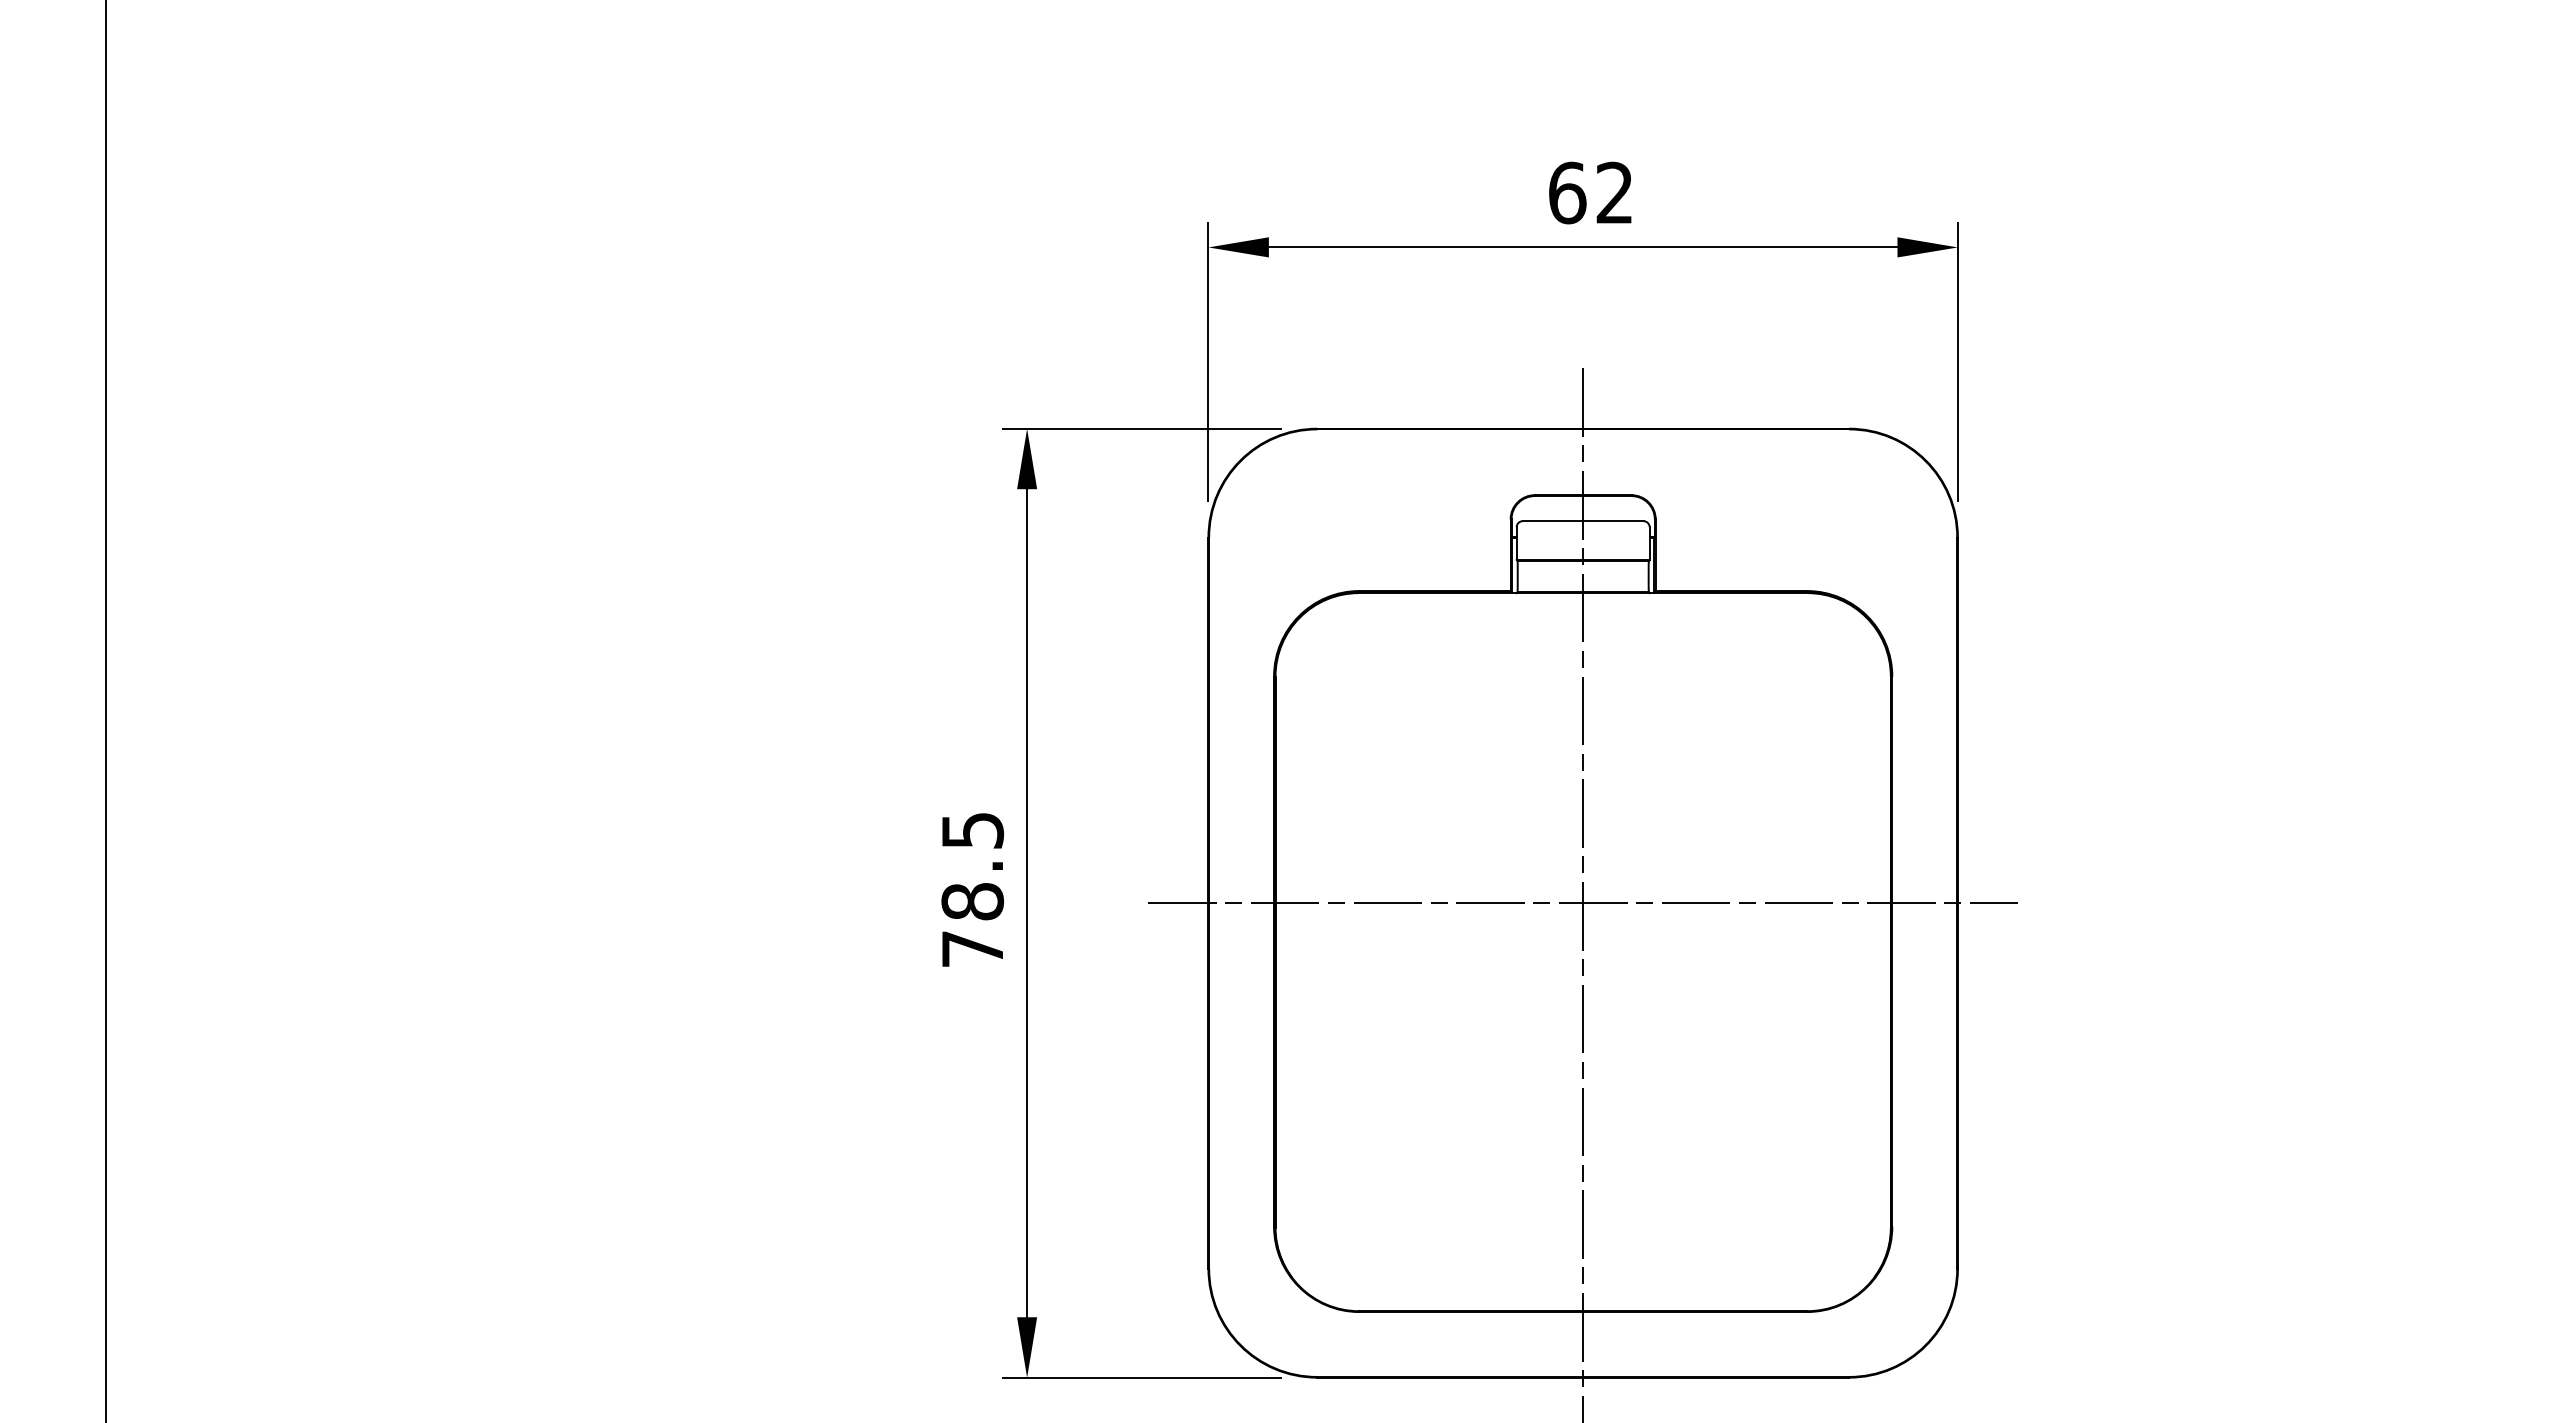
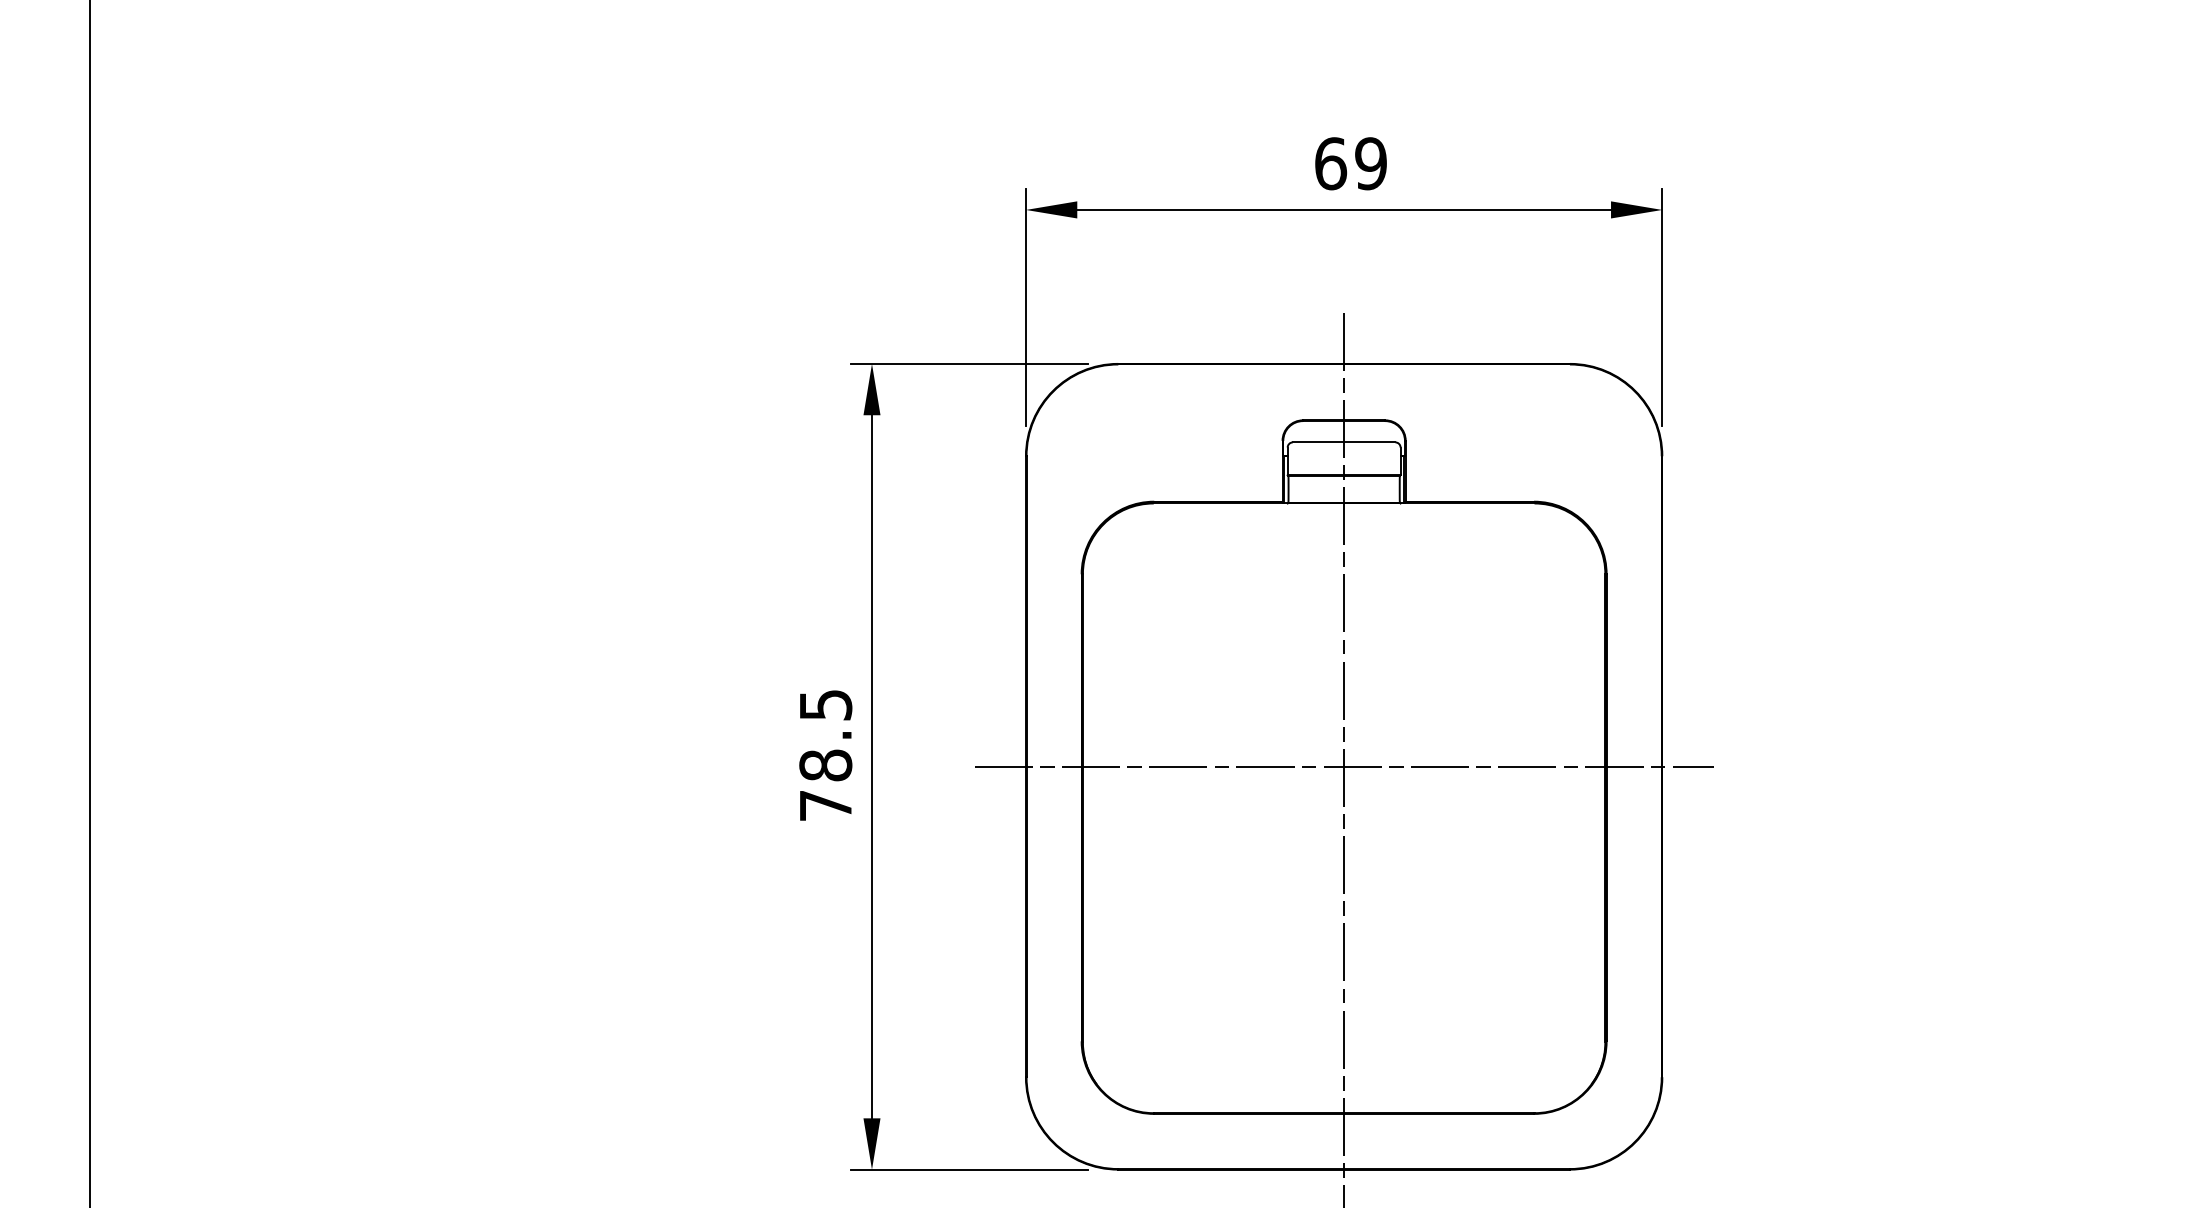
text: (1614, 192) -> (1370, 163), 62 -> 69

